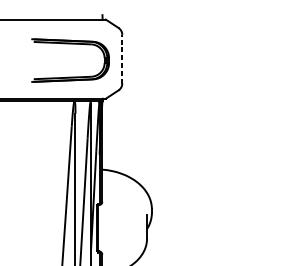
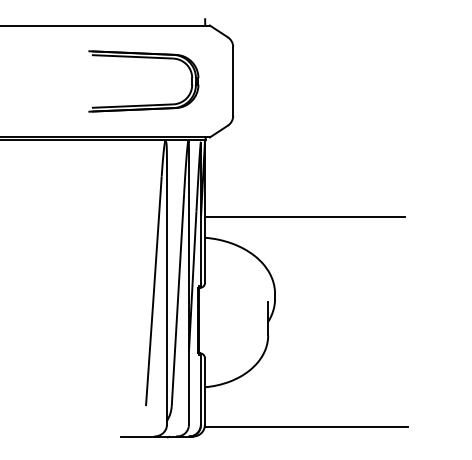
part: (70, 44) -> (143, 58), moved
line: (122, 59) -> (233, 81), dashed -> solid
line: (172, 155) -> (304, 217), added

